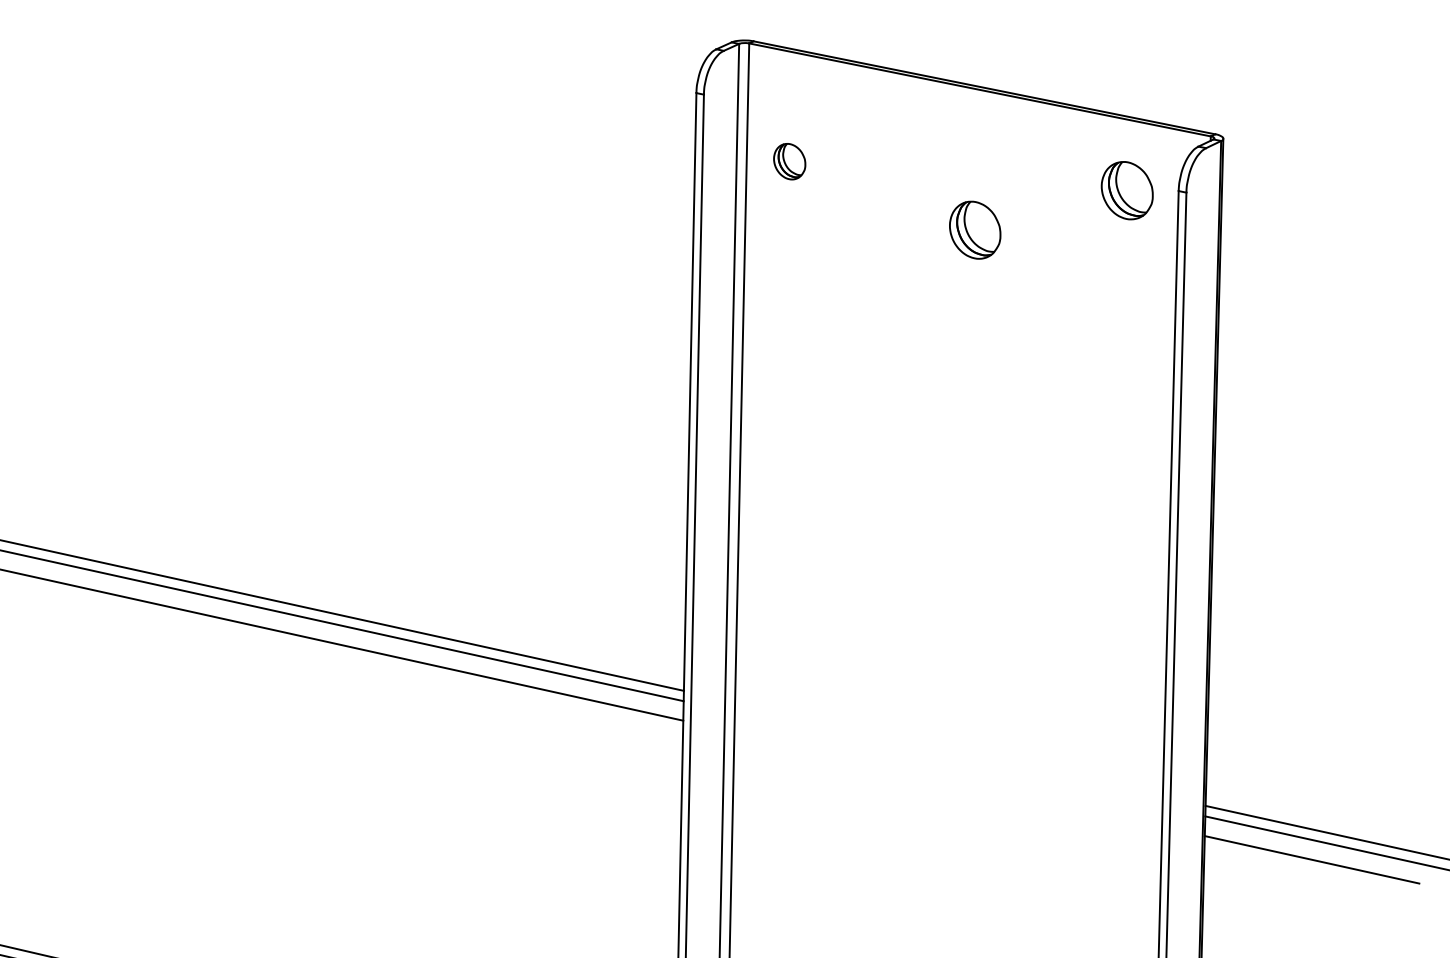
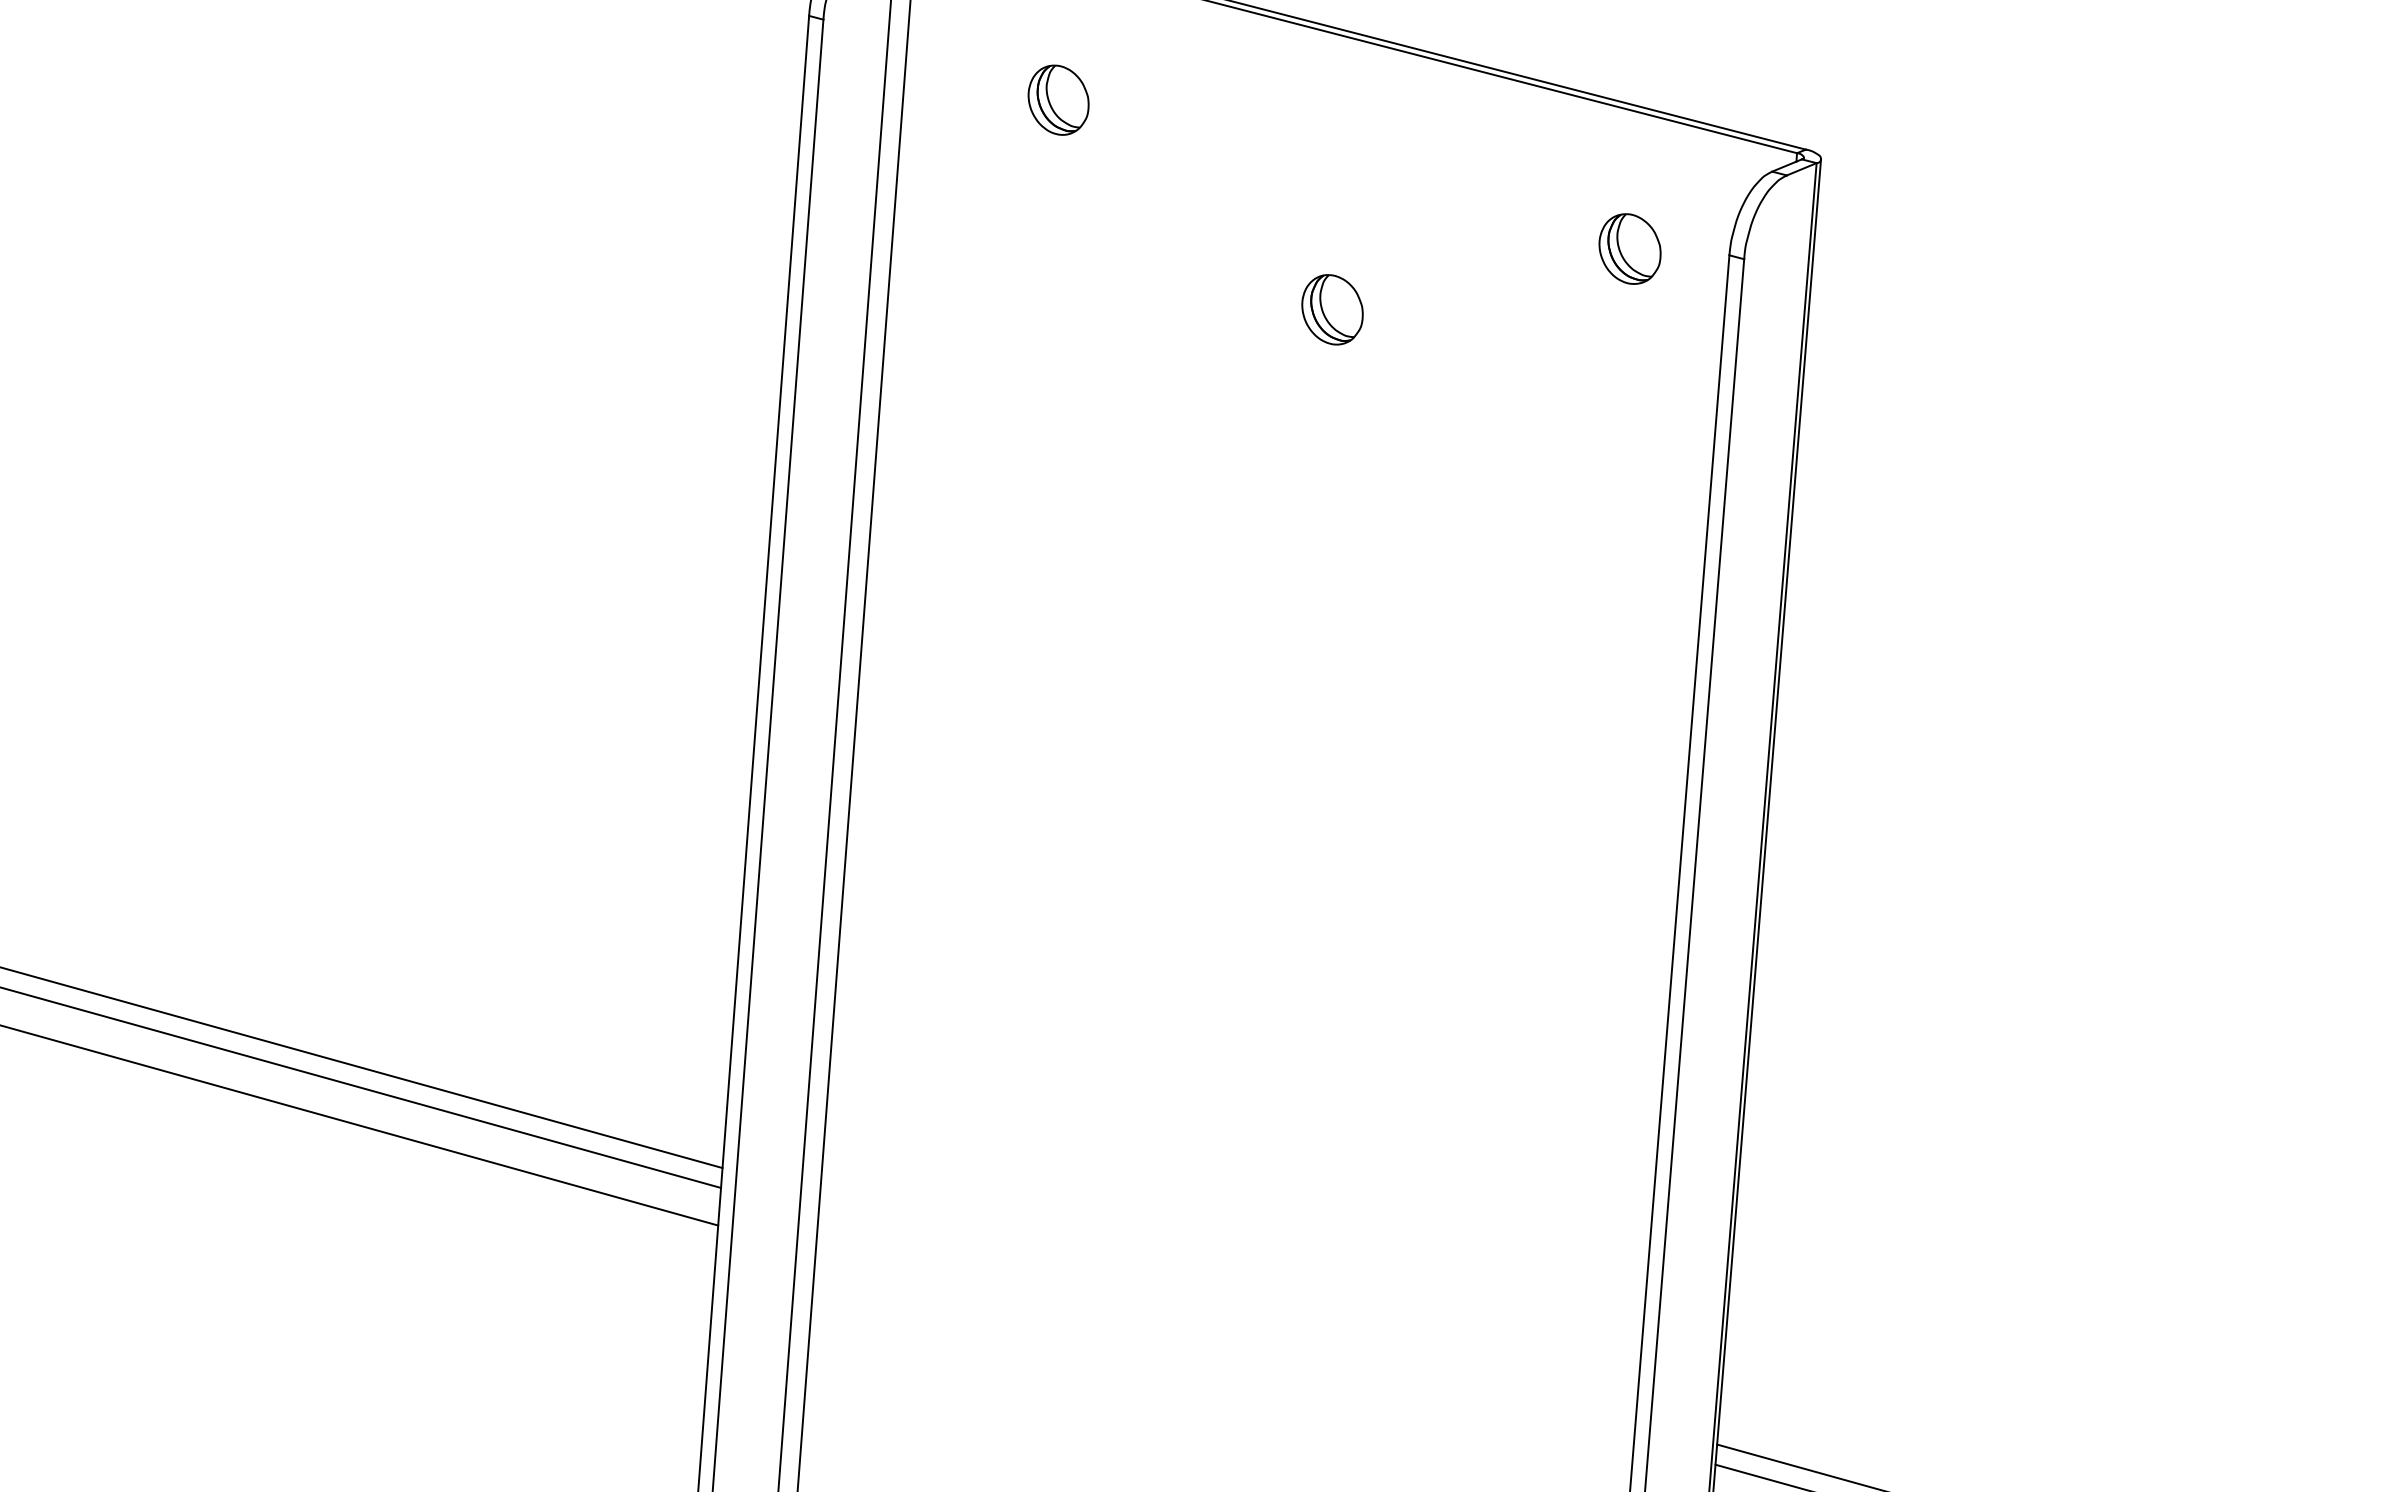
part: (789, 161) -> (1058, 99), moved
part: (1126, 190) -> (1628, 248), size x0.62
part: (974, 230) -> (1331, 310), size x0.62

